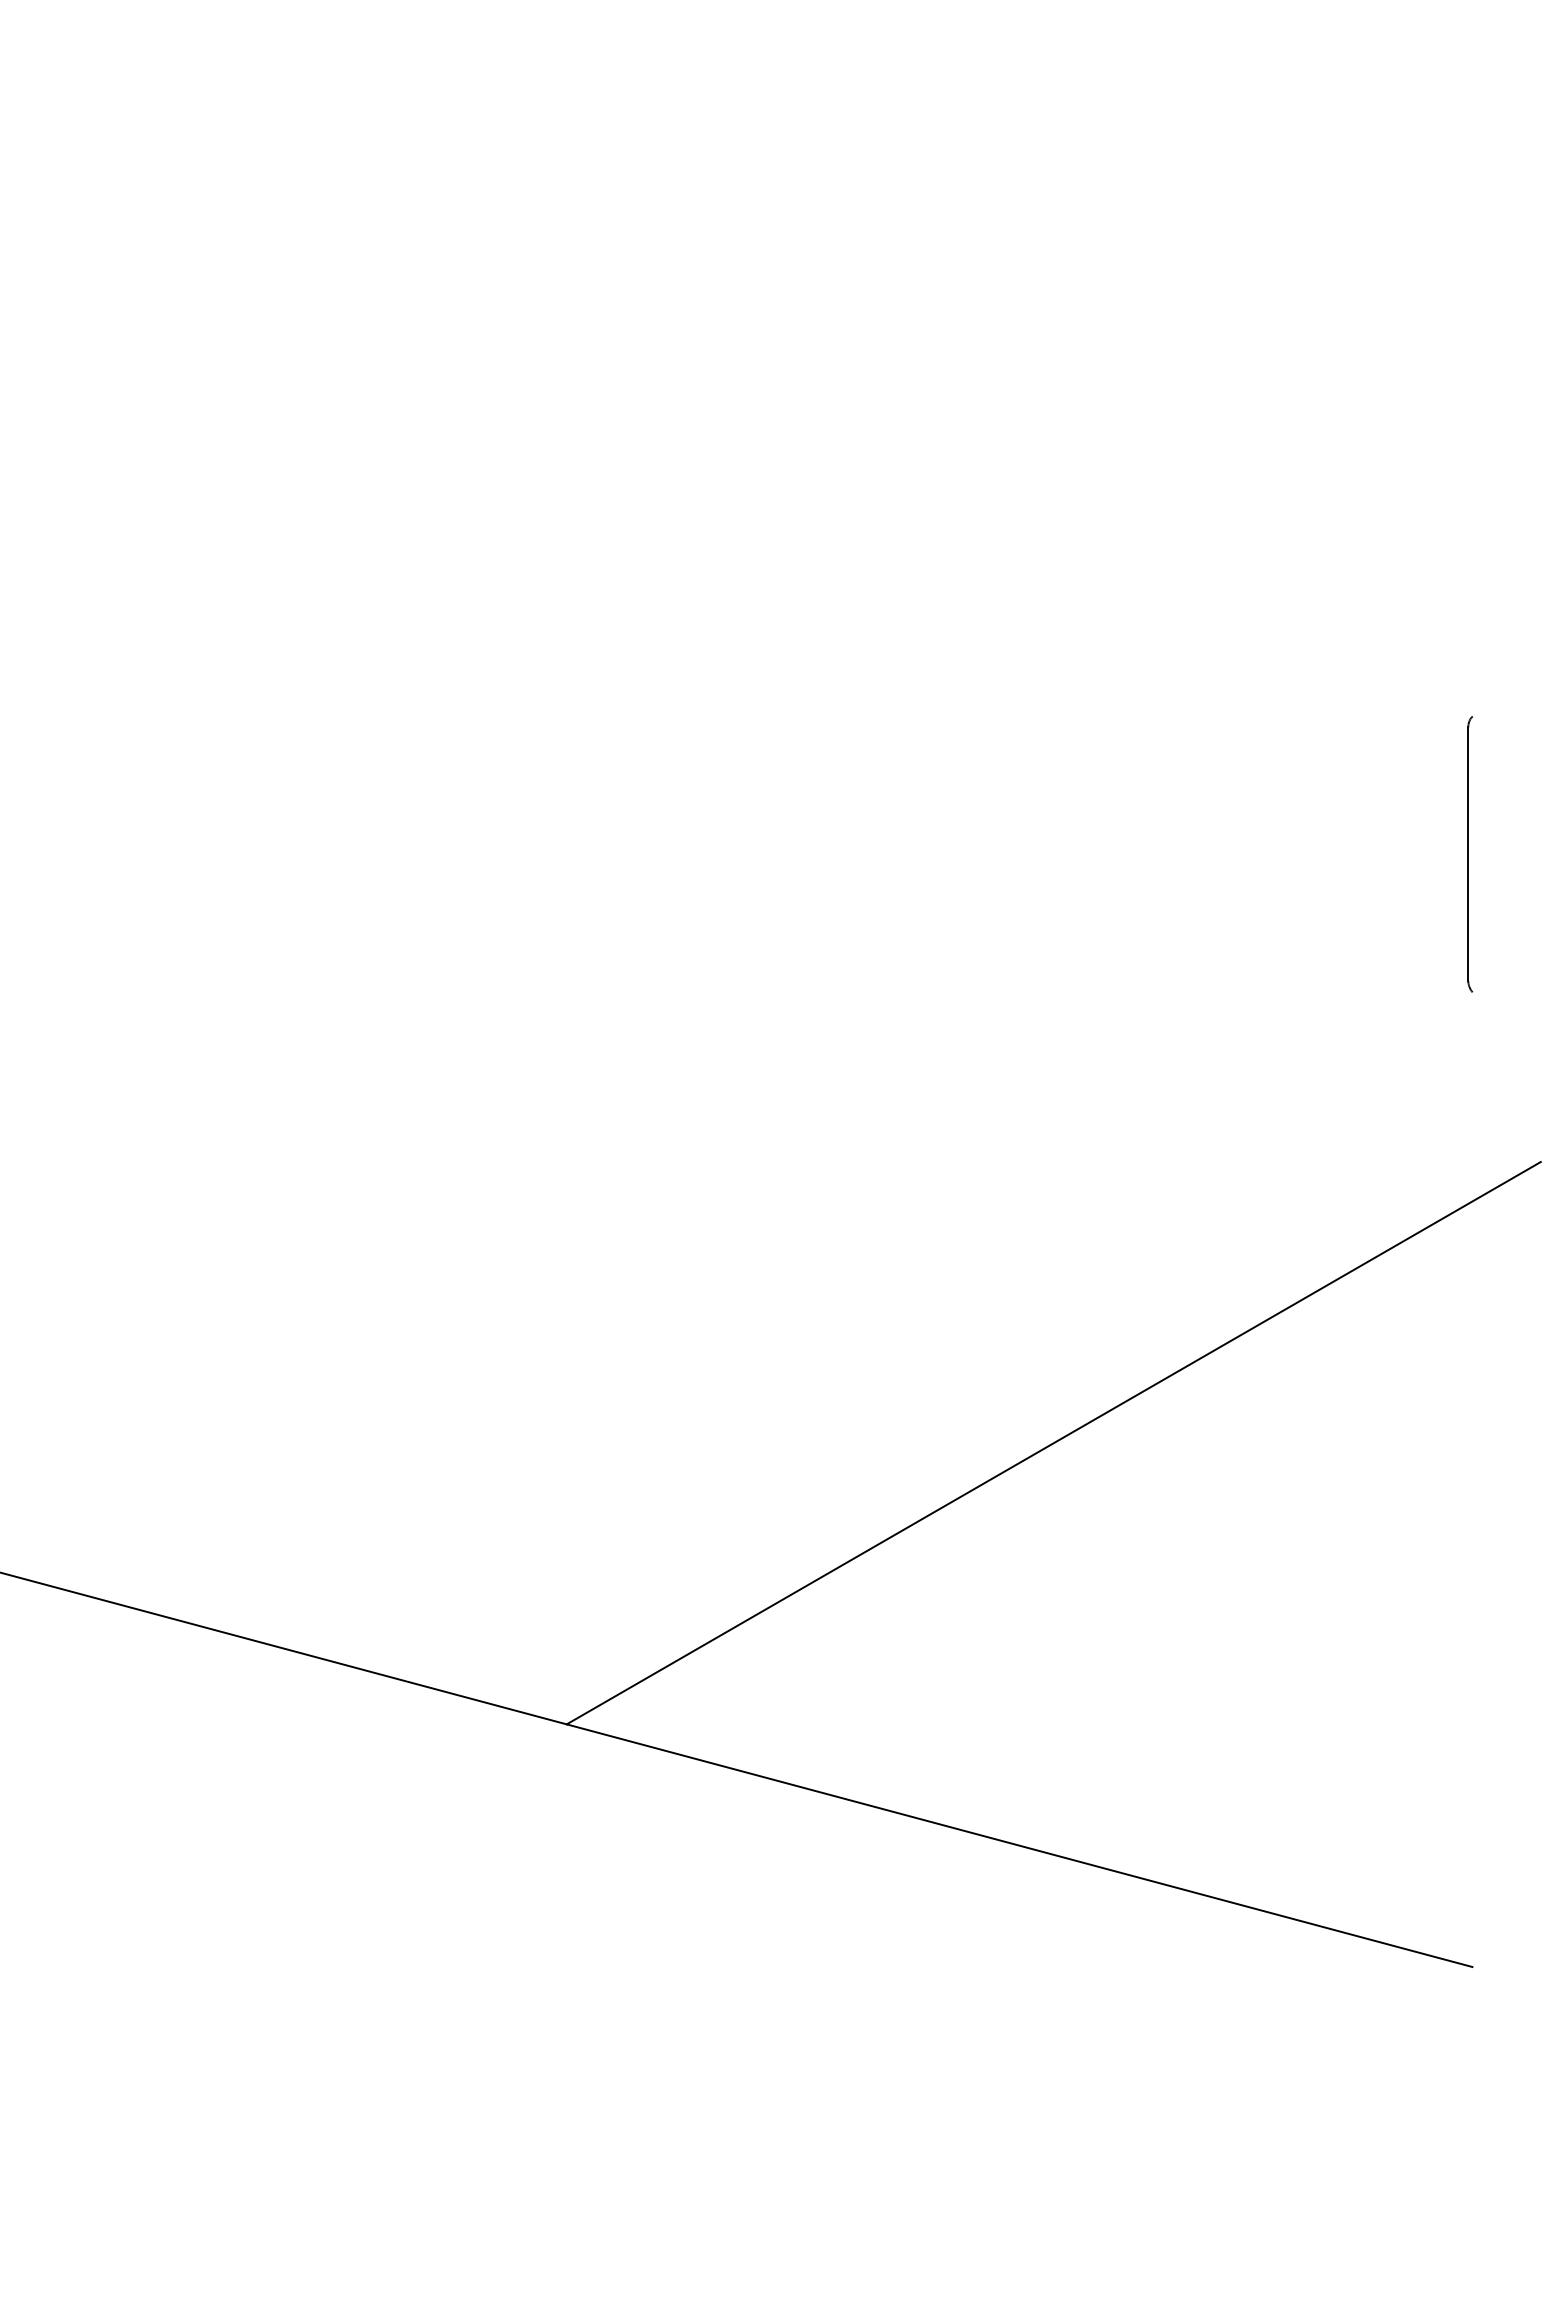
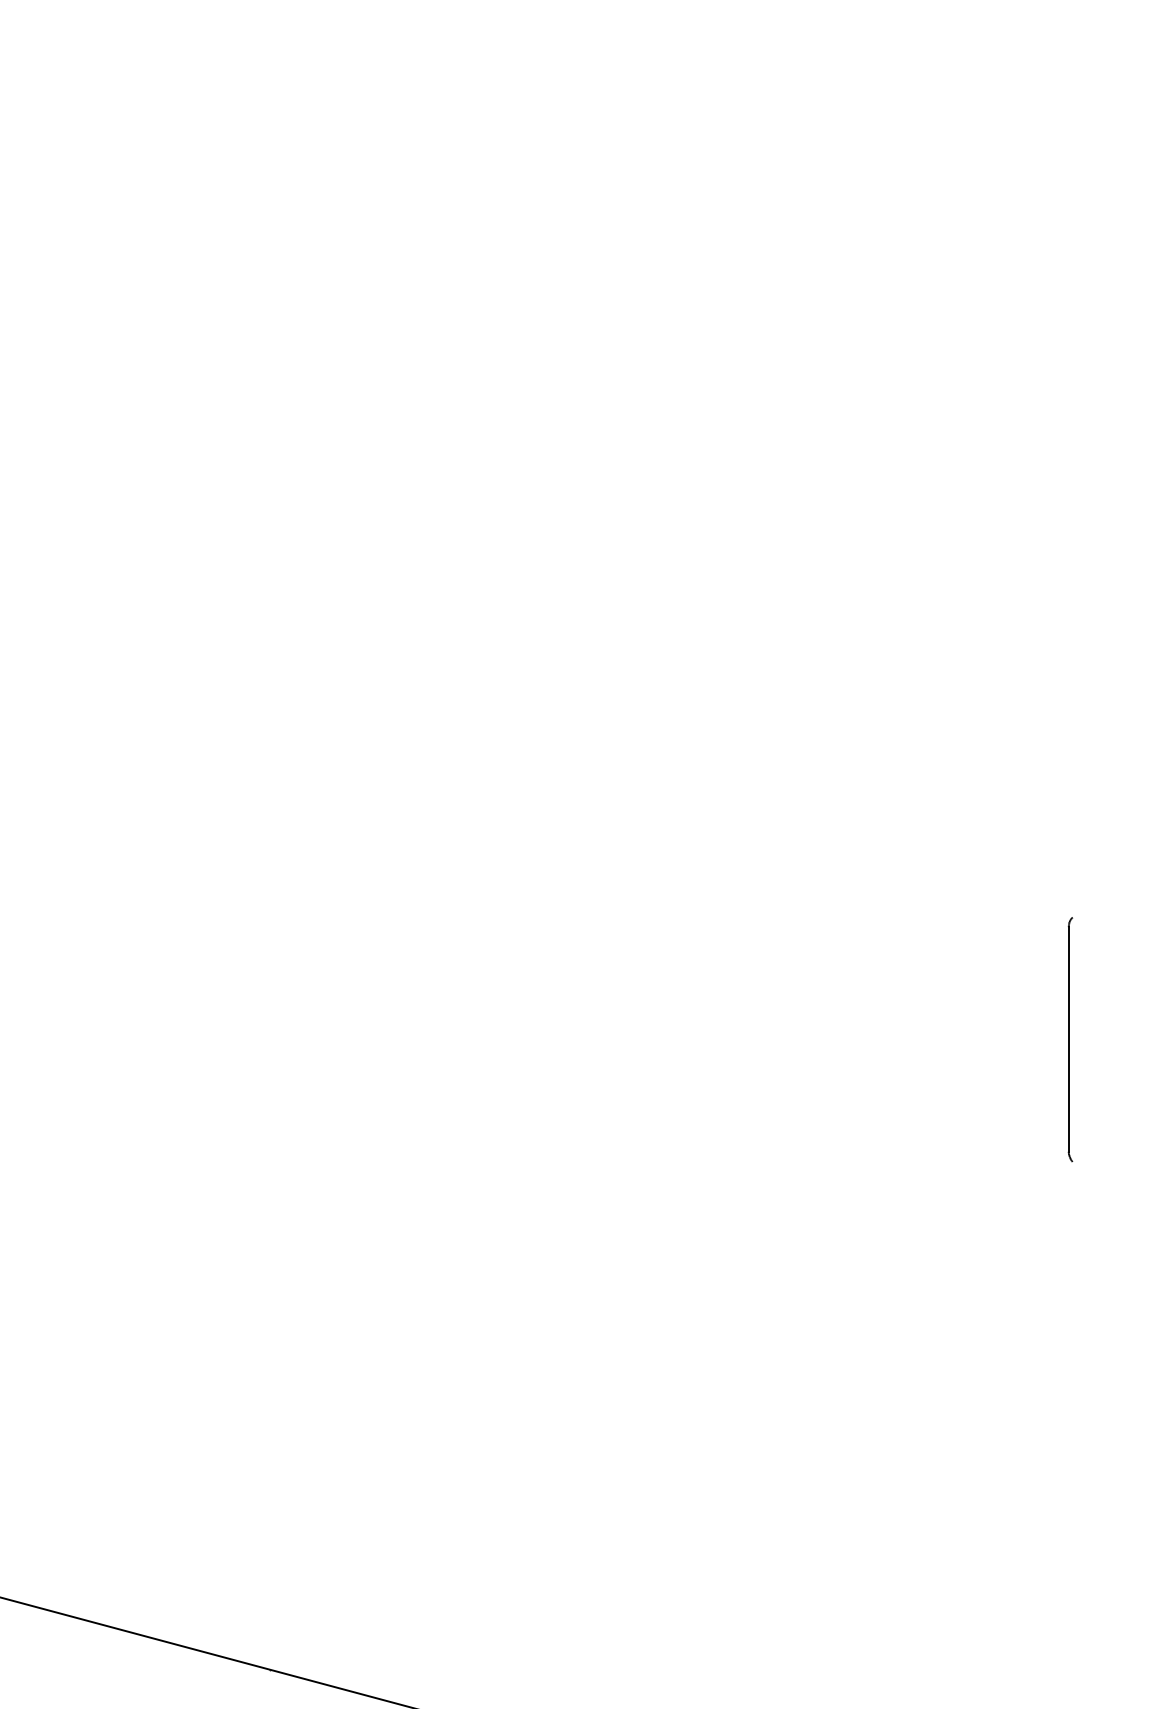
part: (1470, 854) -> (1070, 1039), moved
line: (1053, 1443) -> (701, 1420), removed

